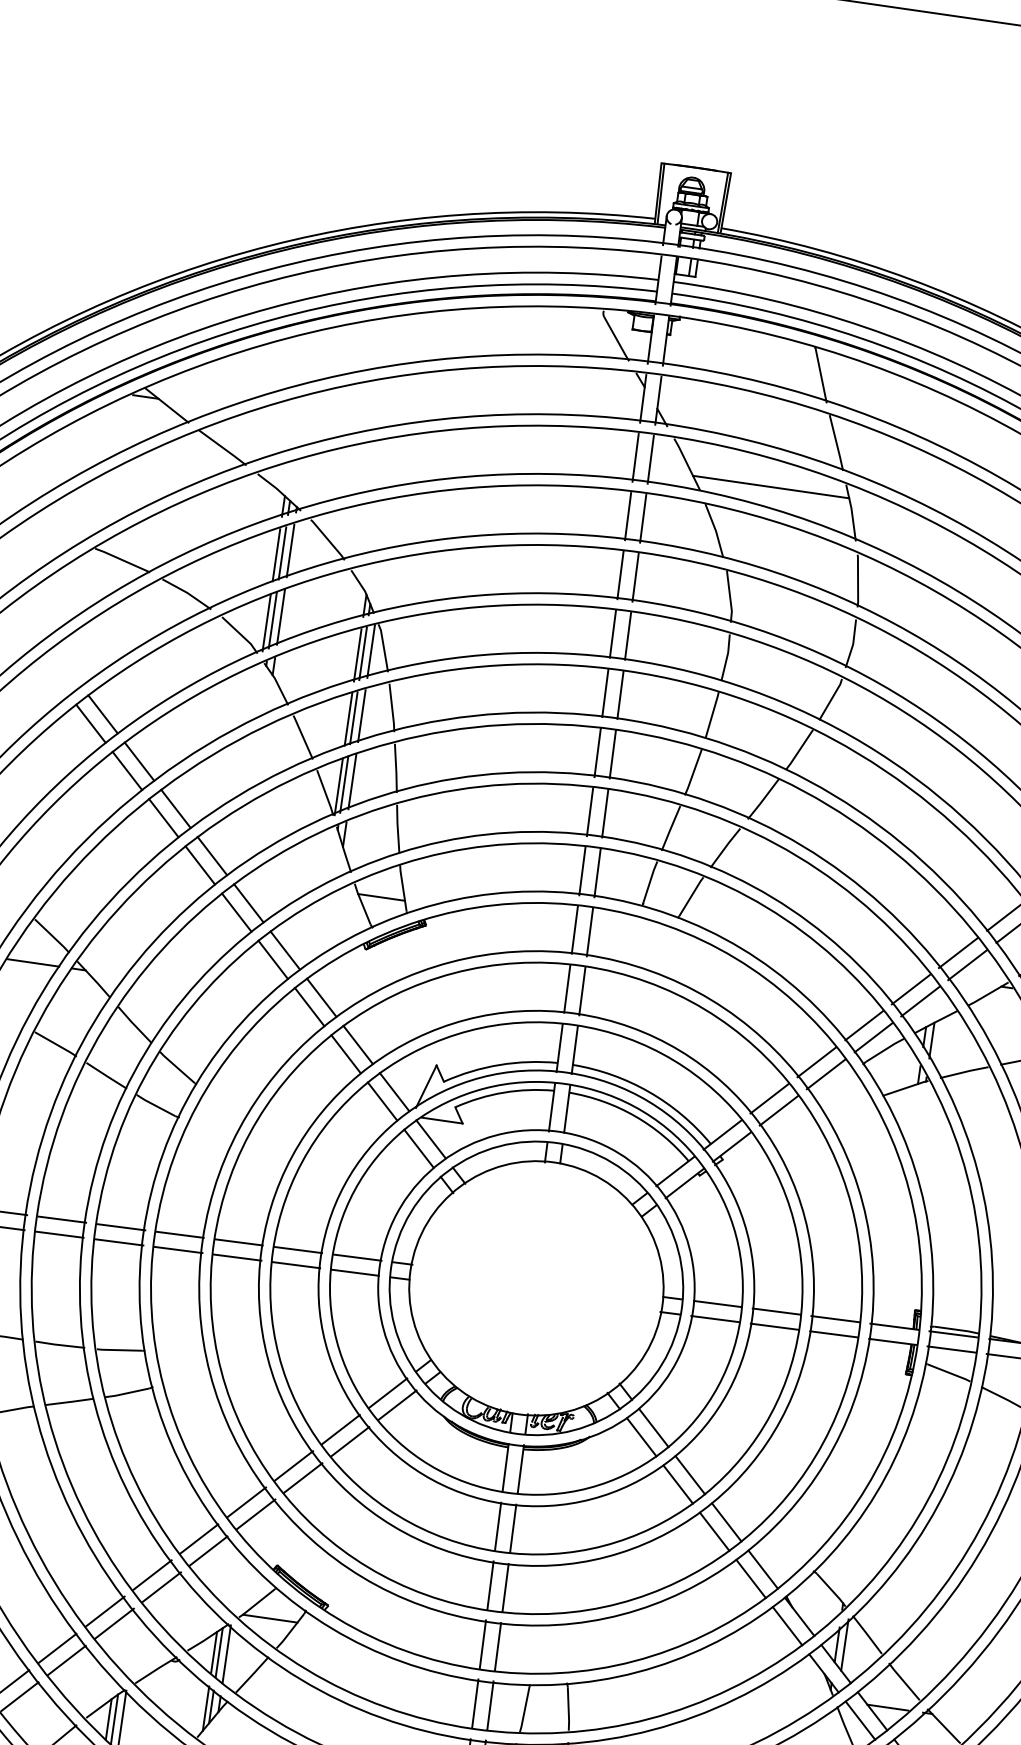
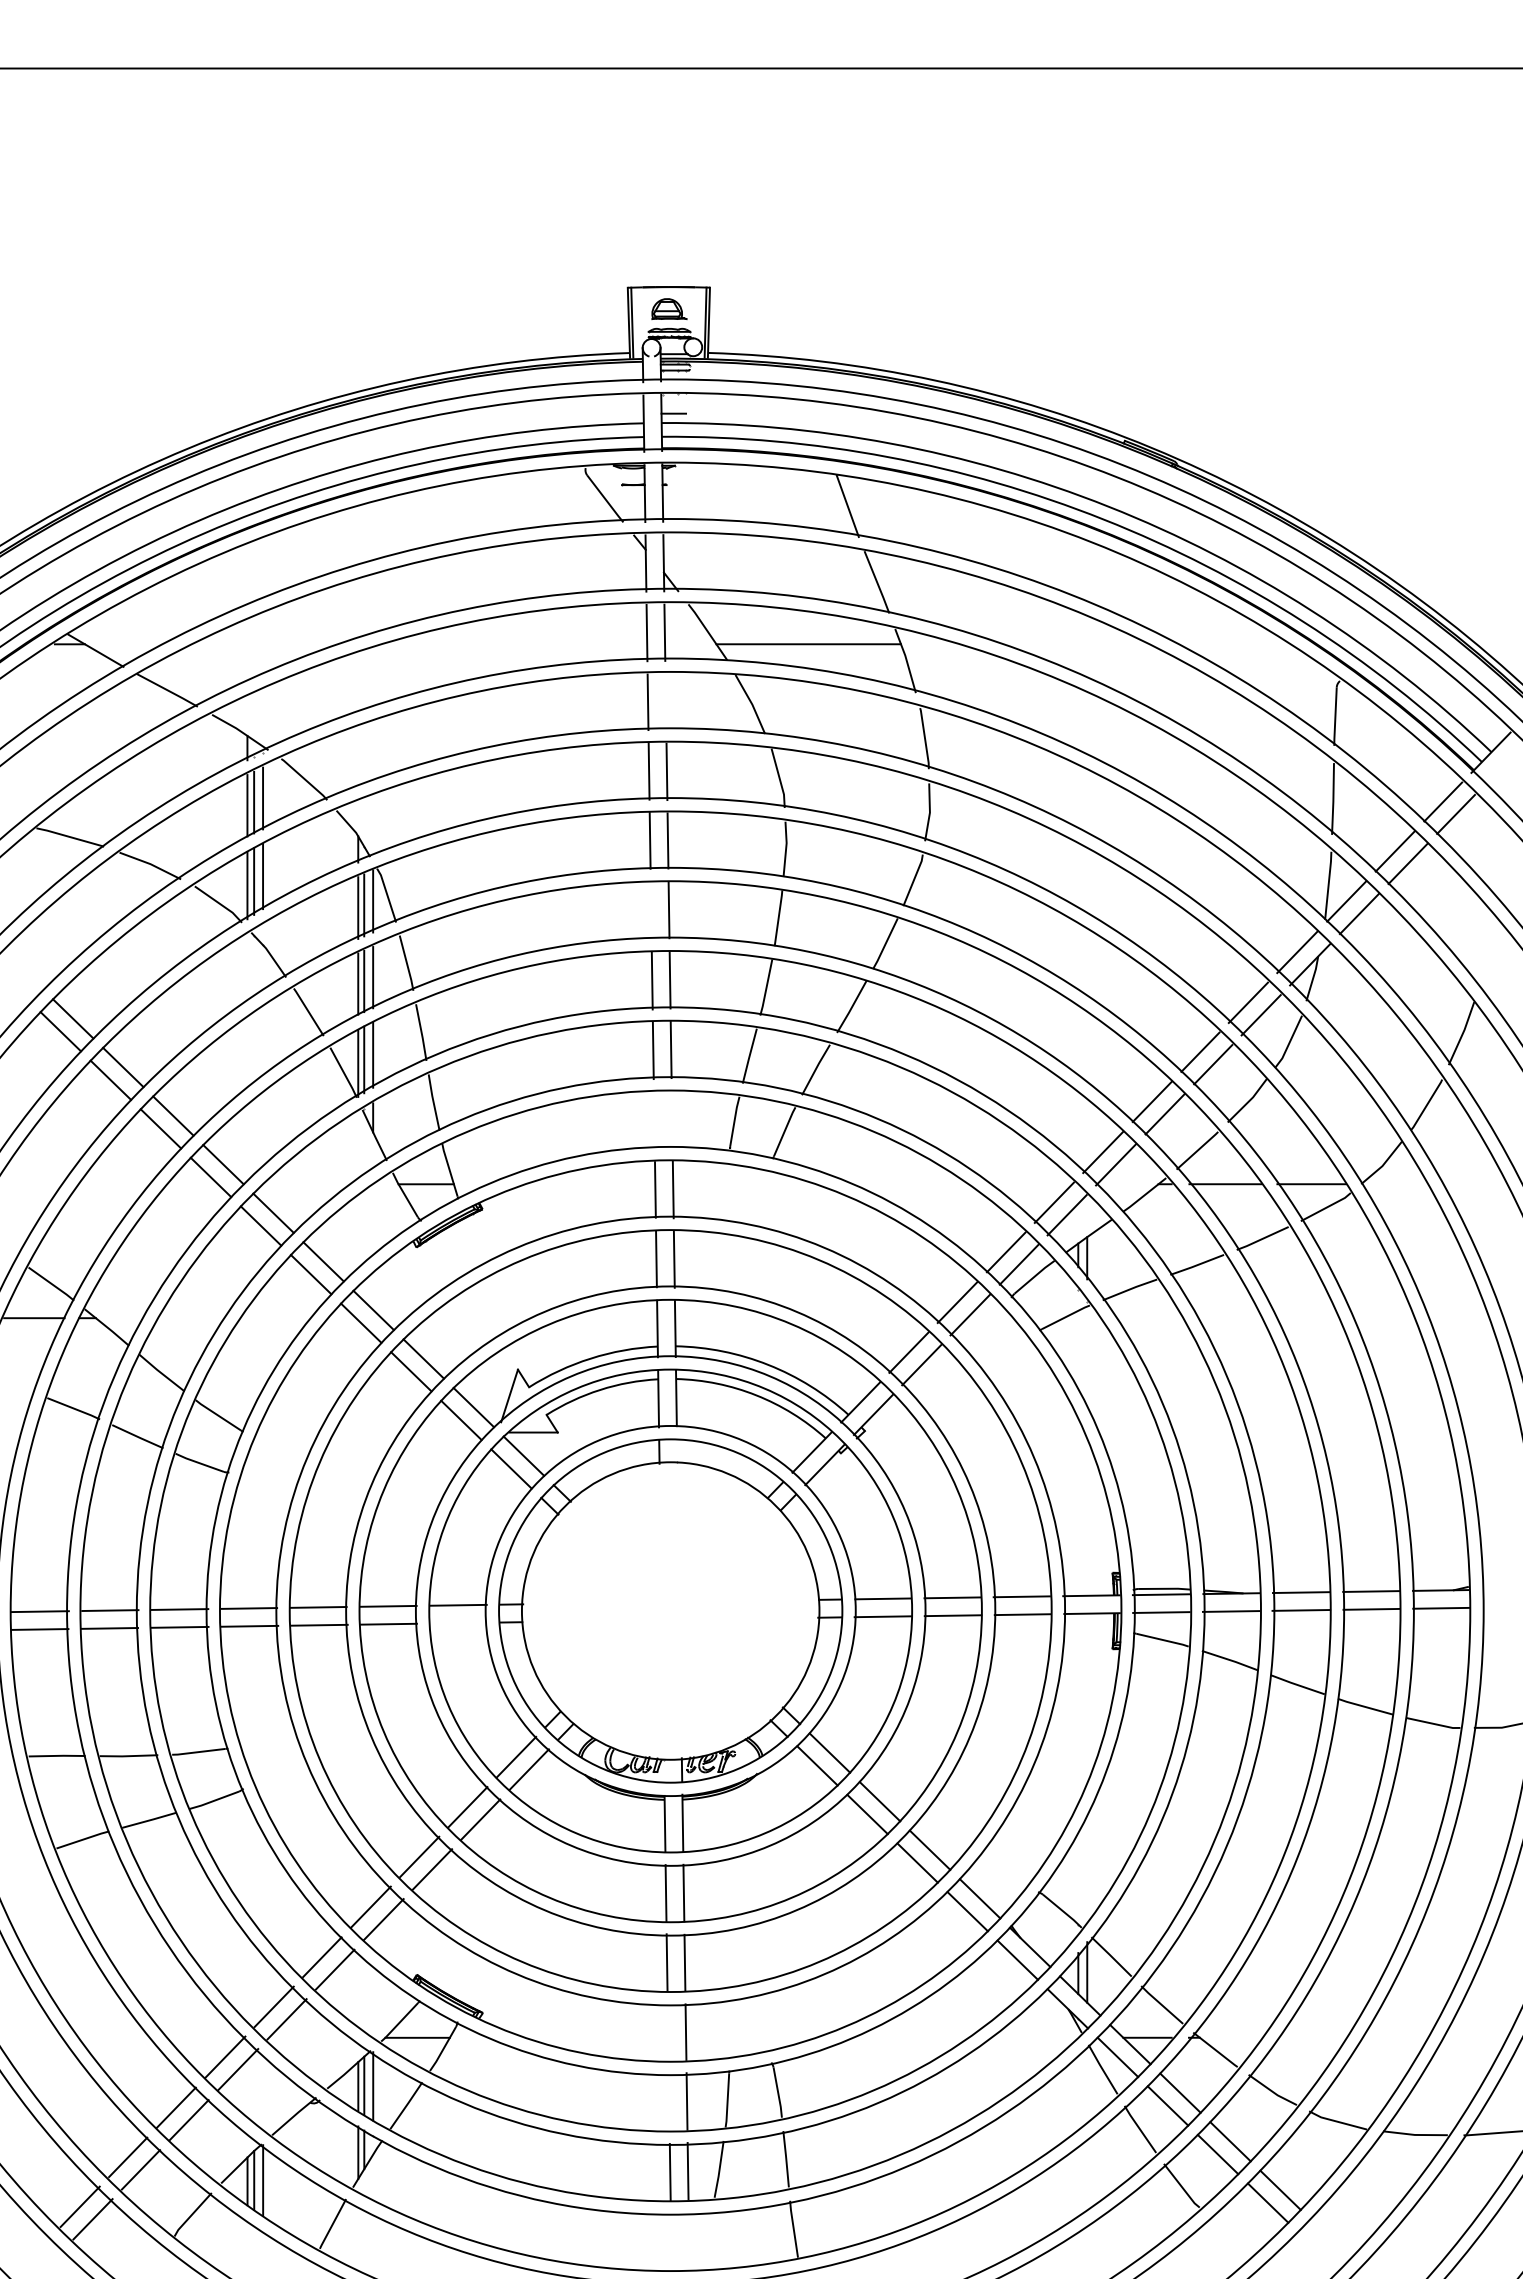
line: (642, 518) -> (665, 702), removed
line: (604, 693) -> (650, 910), removed
line: (581, 871) -> (653, 1120), removed
line: (597, 872) -> (671, 1119), removed
line: (355, 1272) -> (458, 1622), removed
line: (482, 1643) -> (667, 2031), removed
line: (474, 1703) -> (668, 2101), removed

